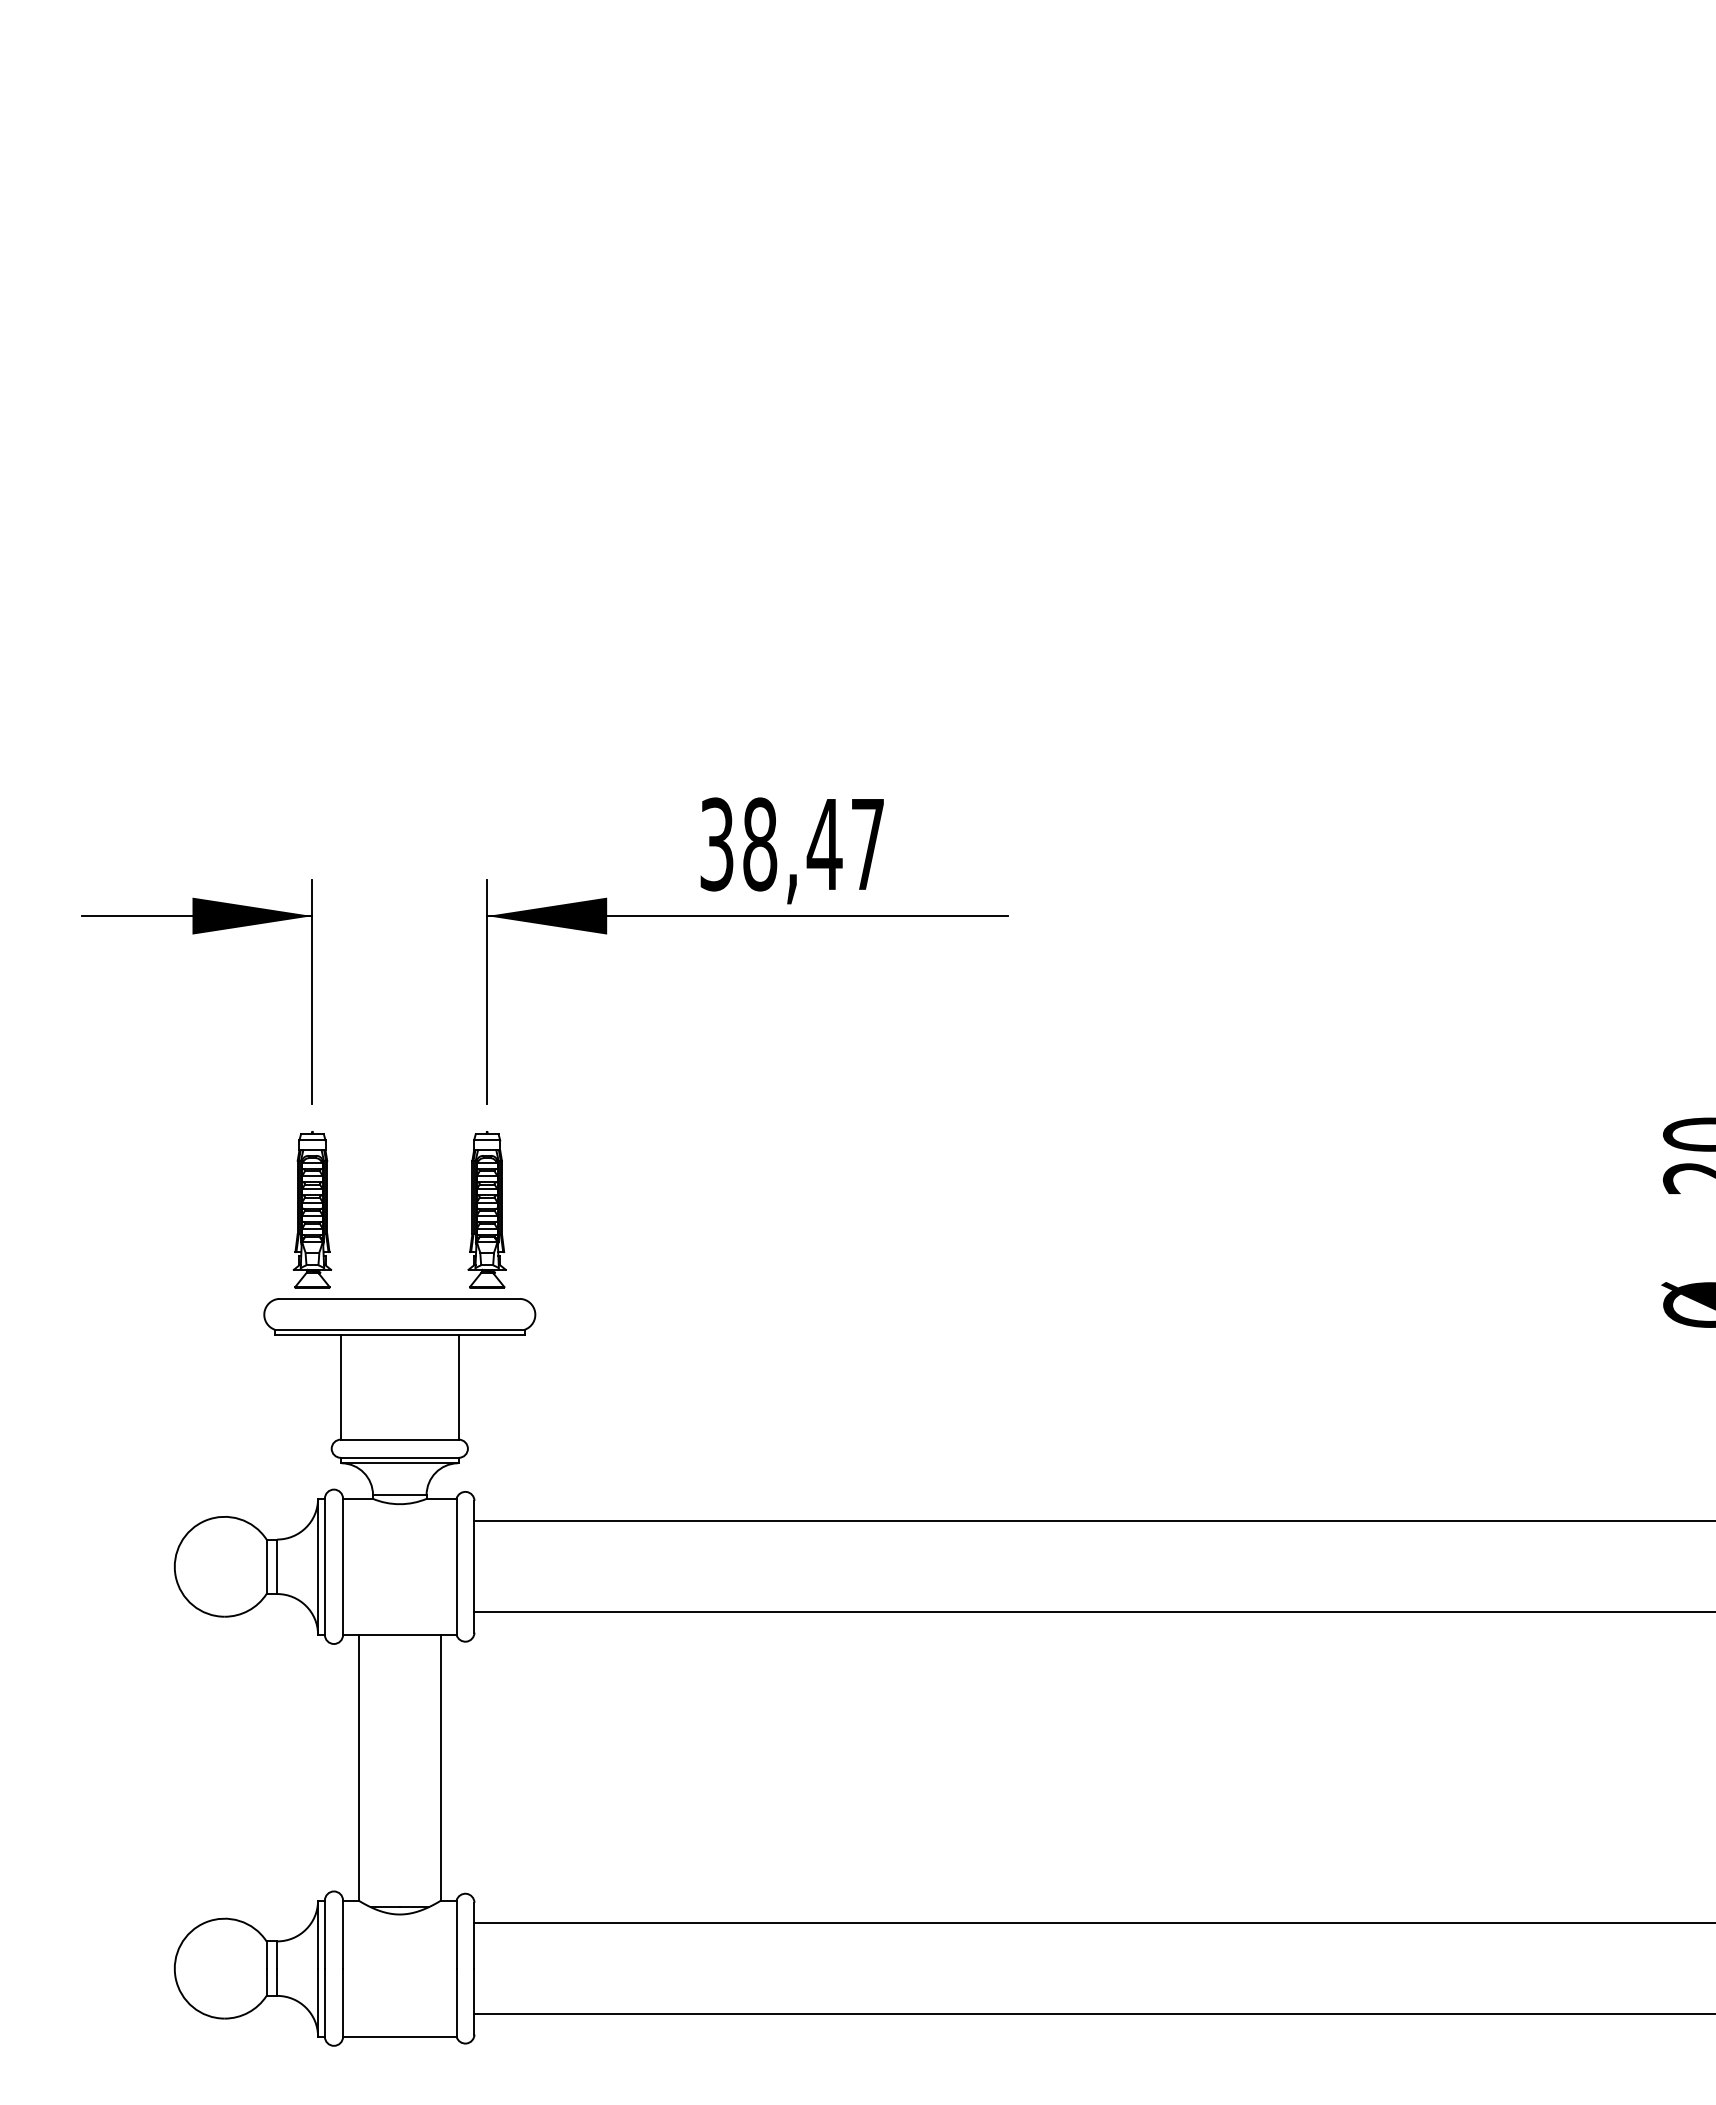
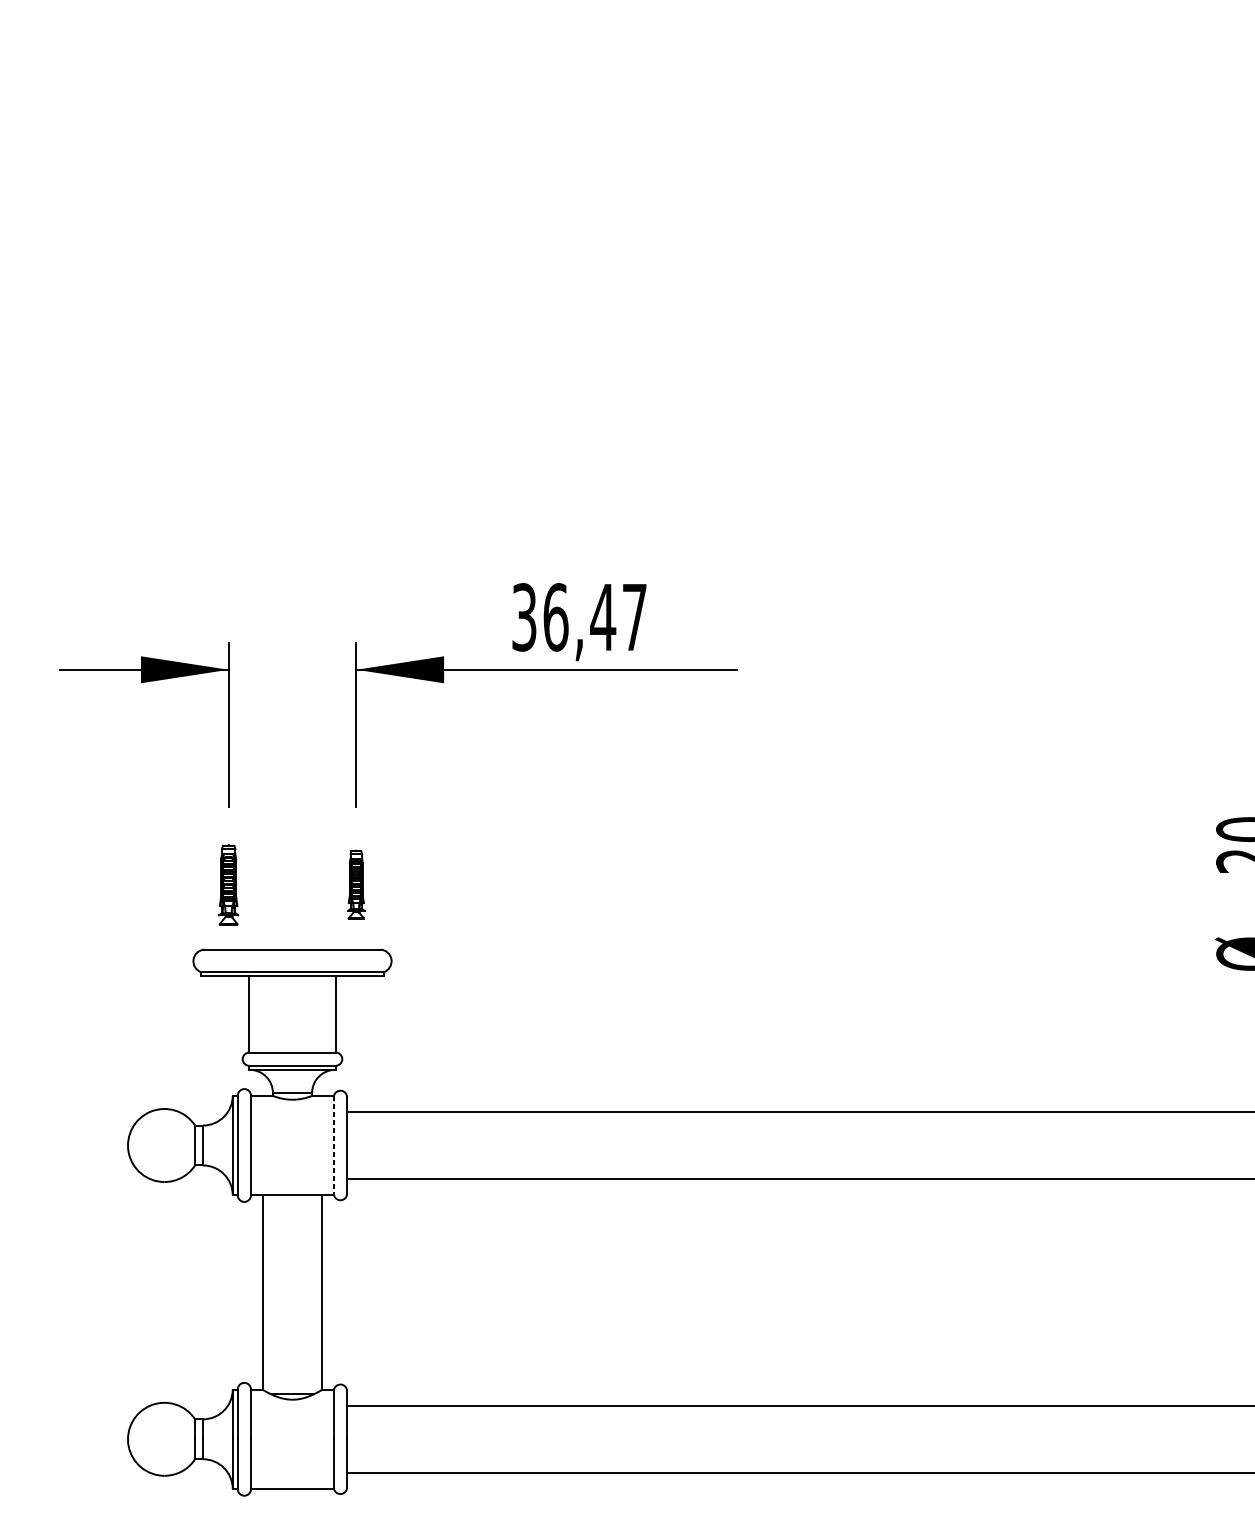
text: (760, 844) -> (556, 617), 38,47 -> 36,47
part: (312, 1209) -> (228, 884), size x0.7
part: (486, 1209) -> (355, 884), size x0.6
line: (456, 1567) -> (333, 1146), solid -> dashed

